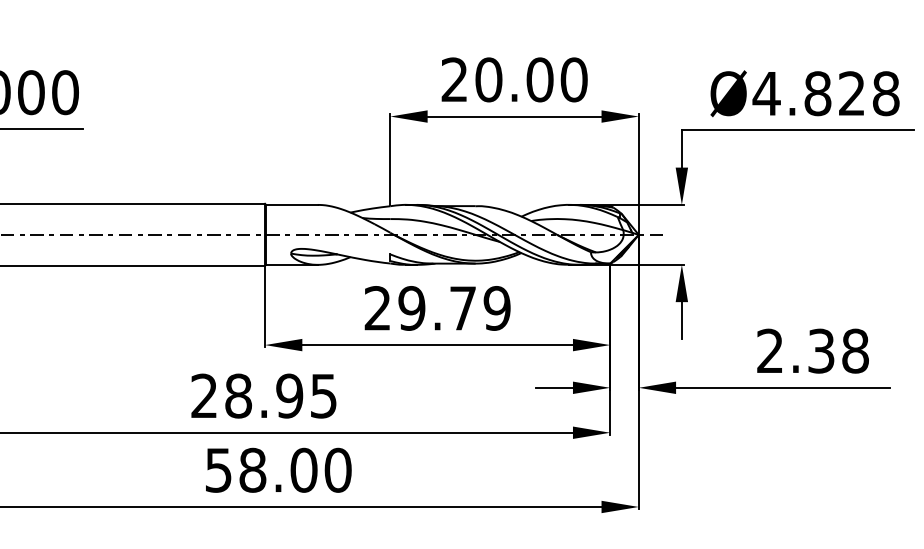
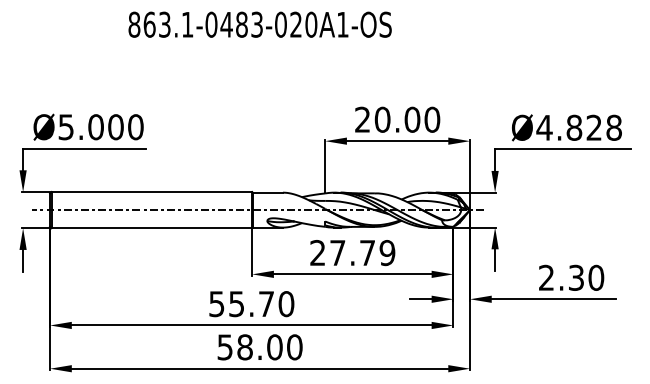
text: (411, 309) -> (337, 253), 29.79 -> 27.79
text: (855, 350) -> (596, 277), 2.38 -> 2.30
text: (263, 396) -> (251, 304), 28.95 -> 55.70

